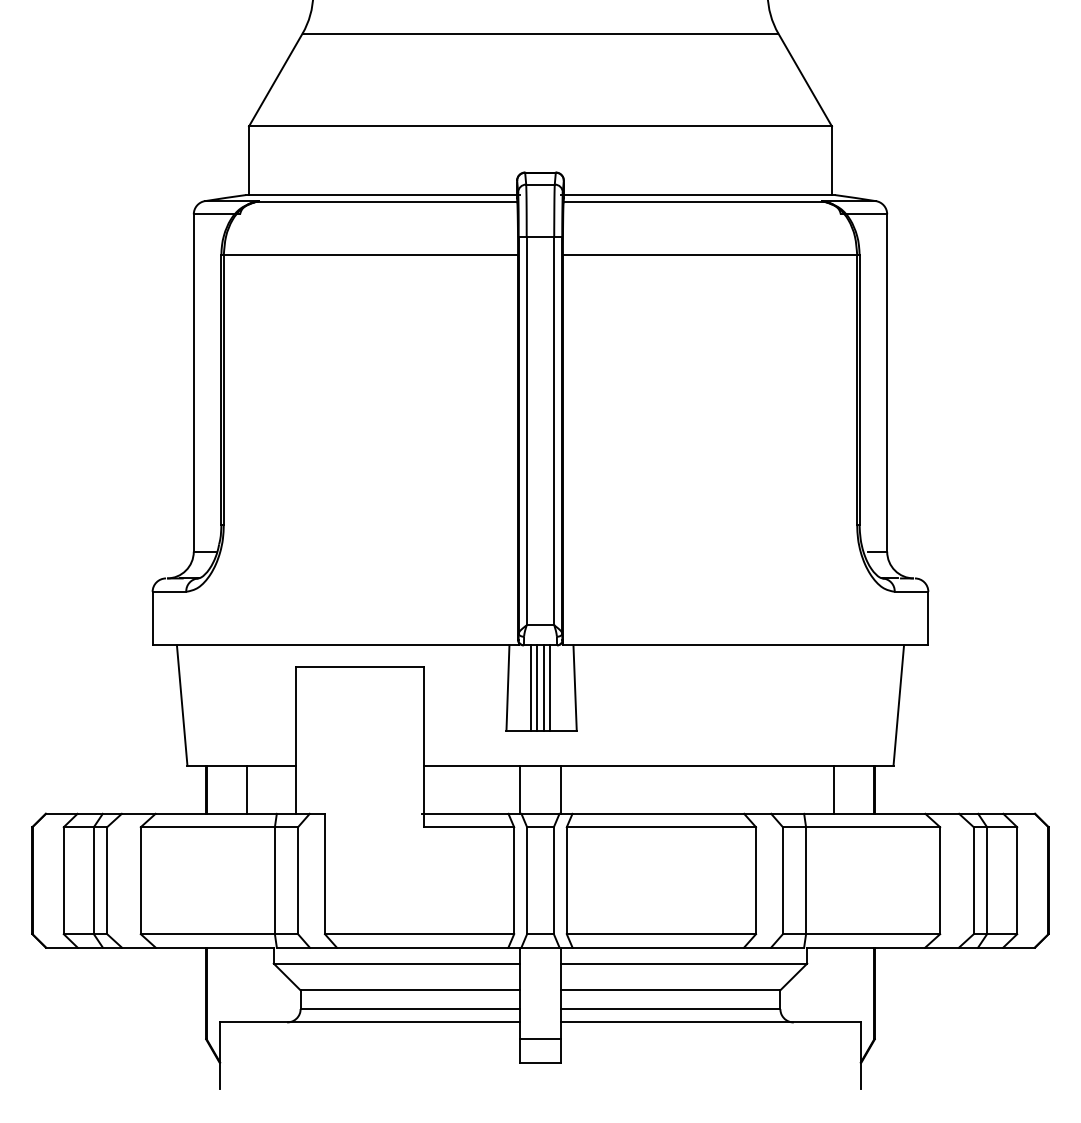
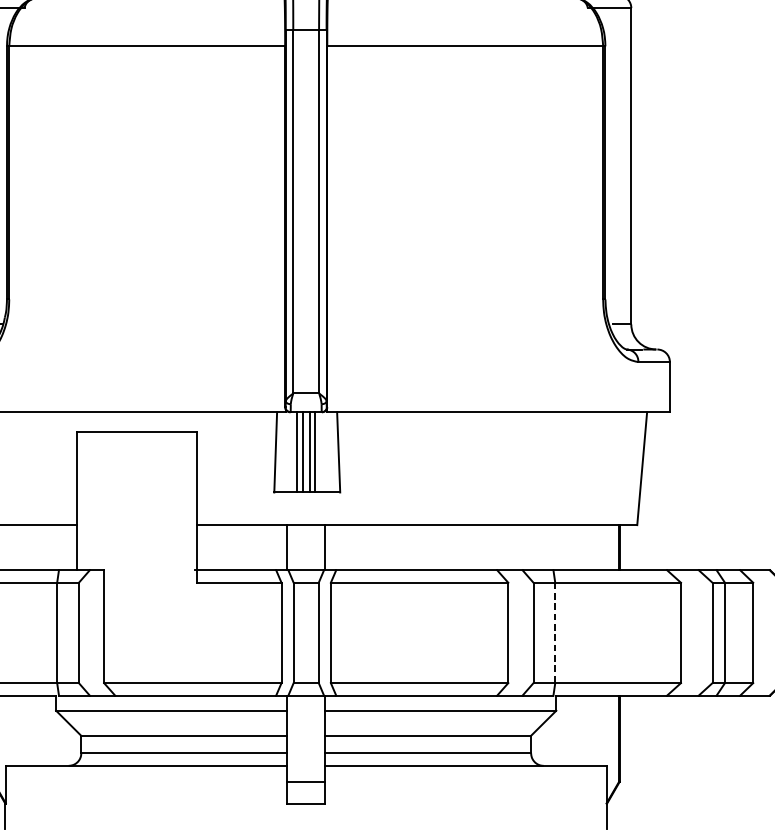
line: (246, 789) -> (30, 547), removed
line: (834, 789) -> (581, 547), removed
line: (806, 880) -> (555, 632), solid -> dashed

